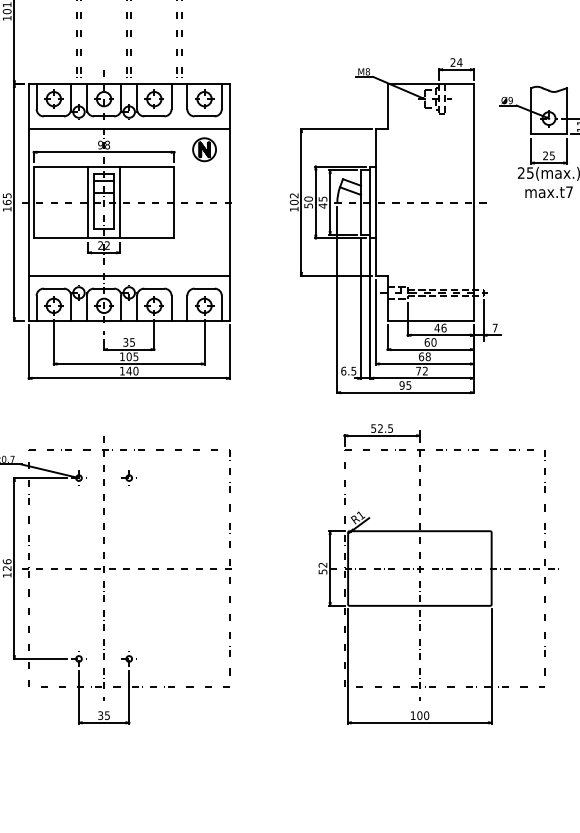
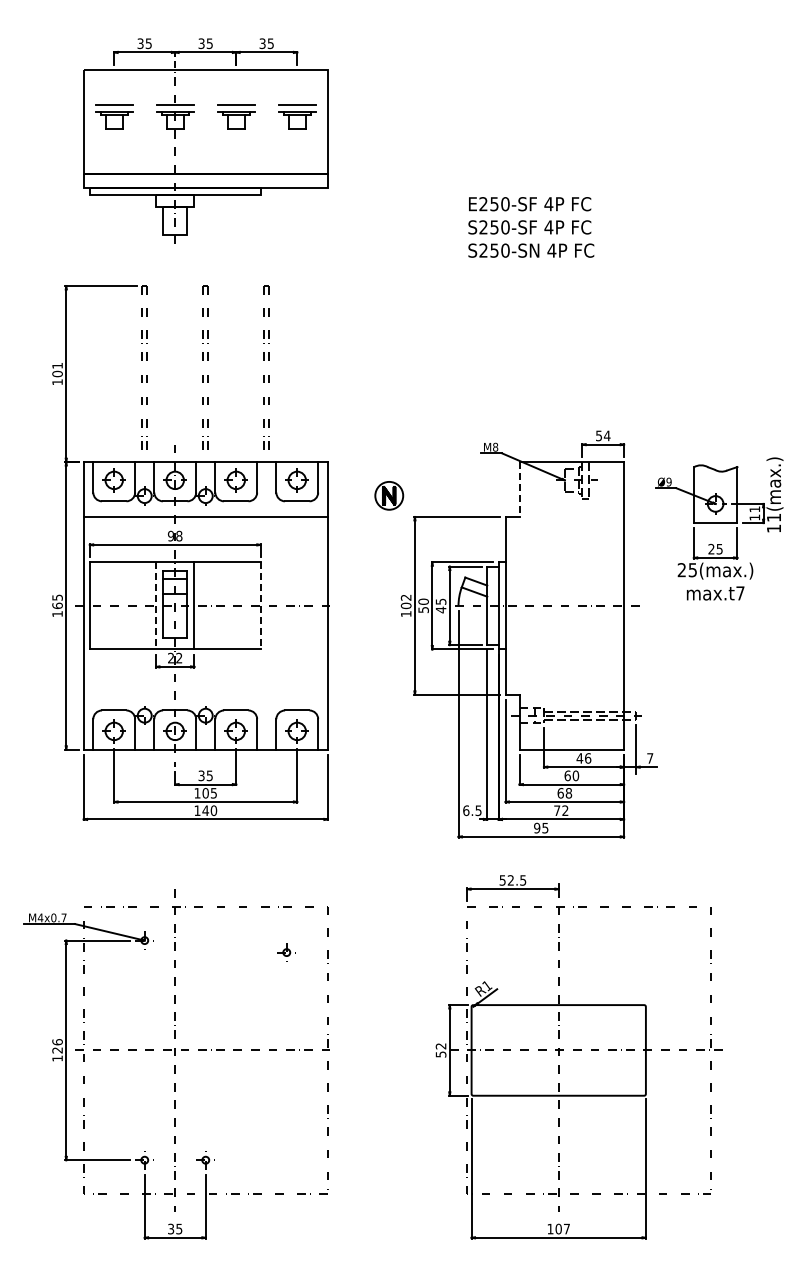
text: (452, 62) -> (598, 435), 24 -> 54
line: (387, 107) -> (519, 490), solid -> dashed
part: (204, 149) -> (389, 495), moved
line: (88, 202) -> (156, 605), solid -> dashed
line: (174, 202) -> (260, 605), solid -> dashed
line: (129, 275) -> (205, 694), removed
part: (129, 478) -> (286, 952), moved
text: (426, 715) -> (566, 1228), 100 -> 107

